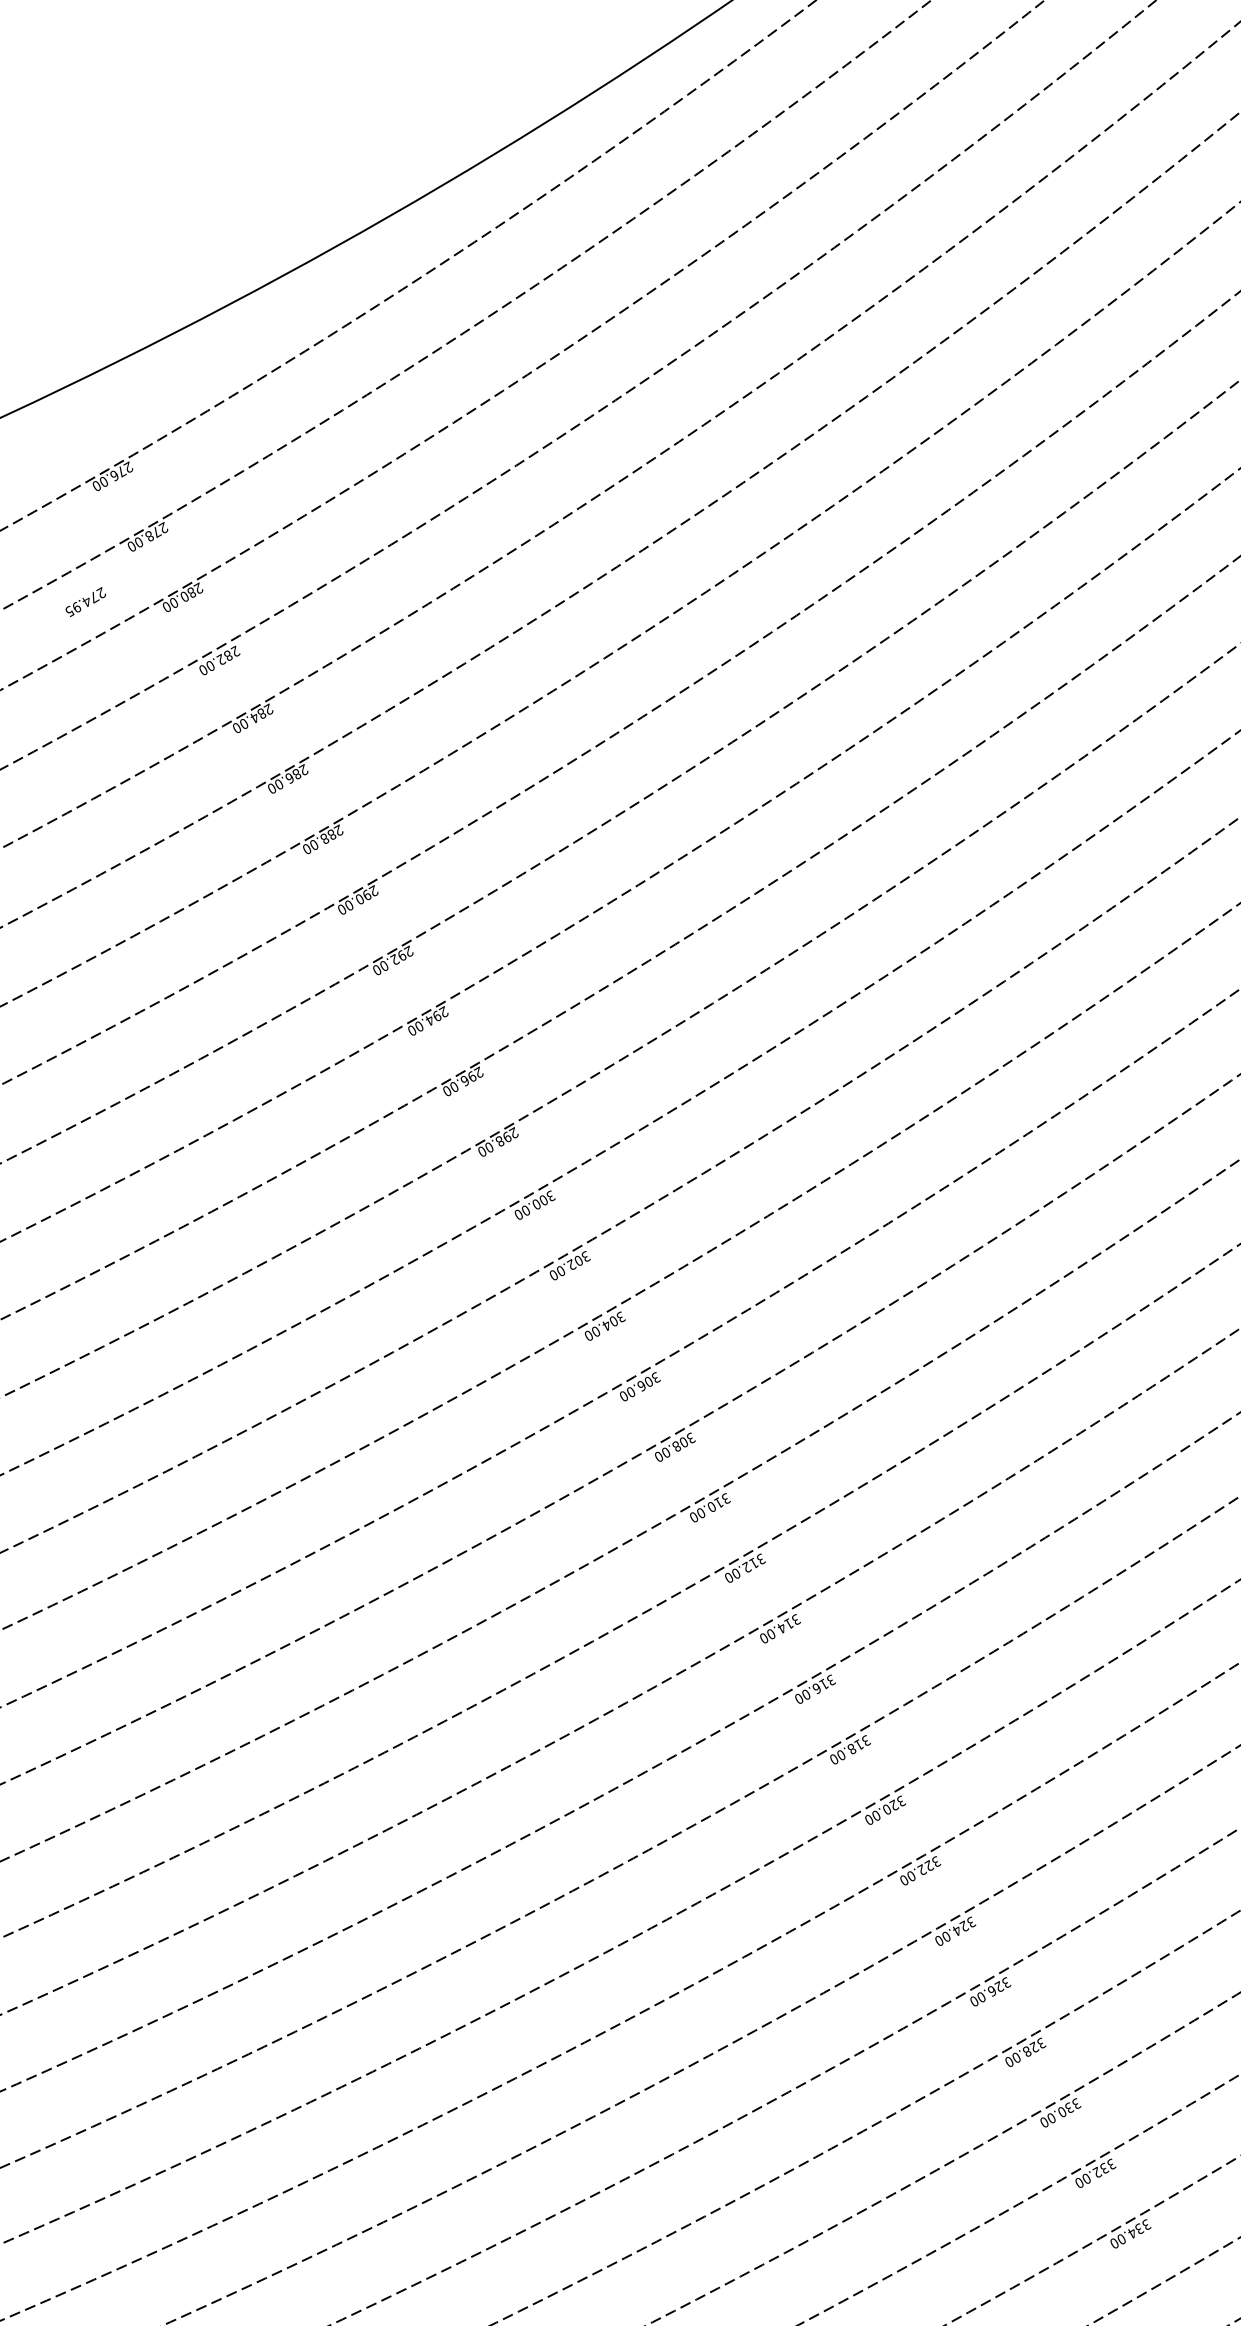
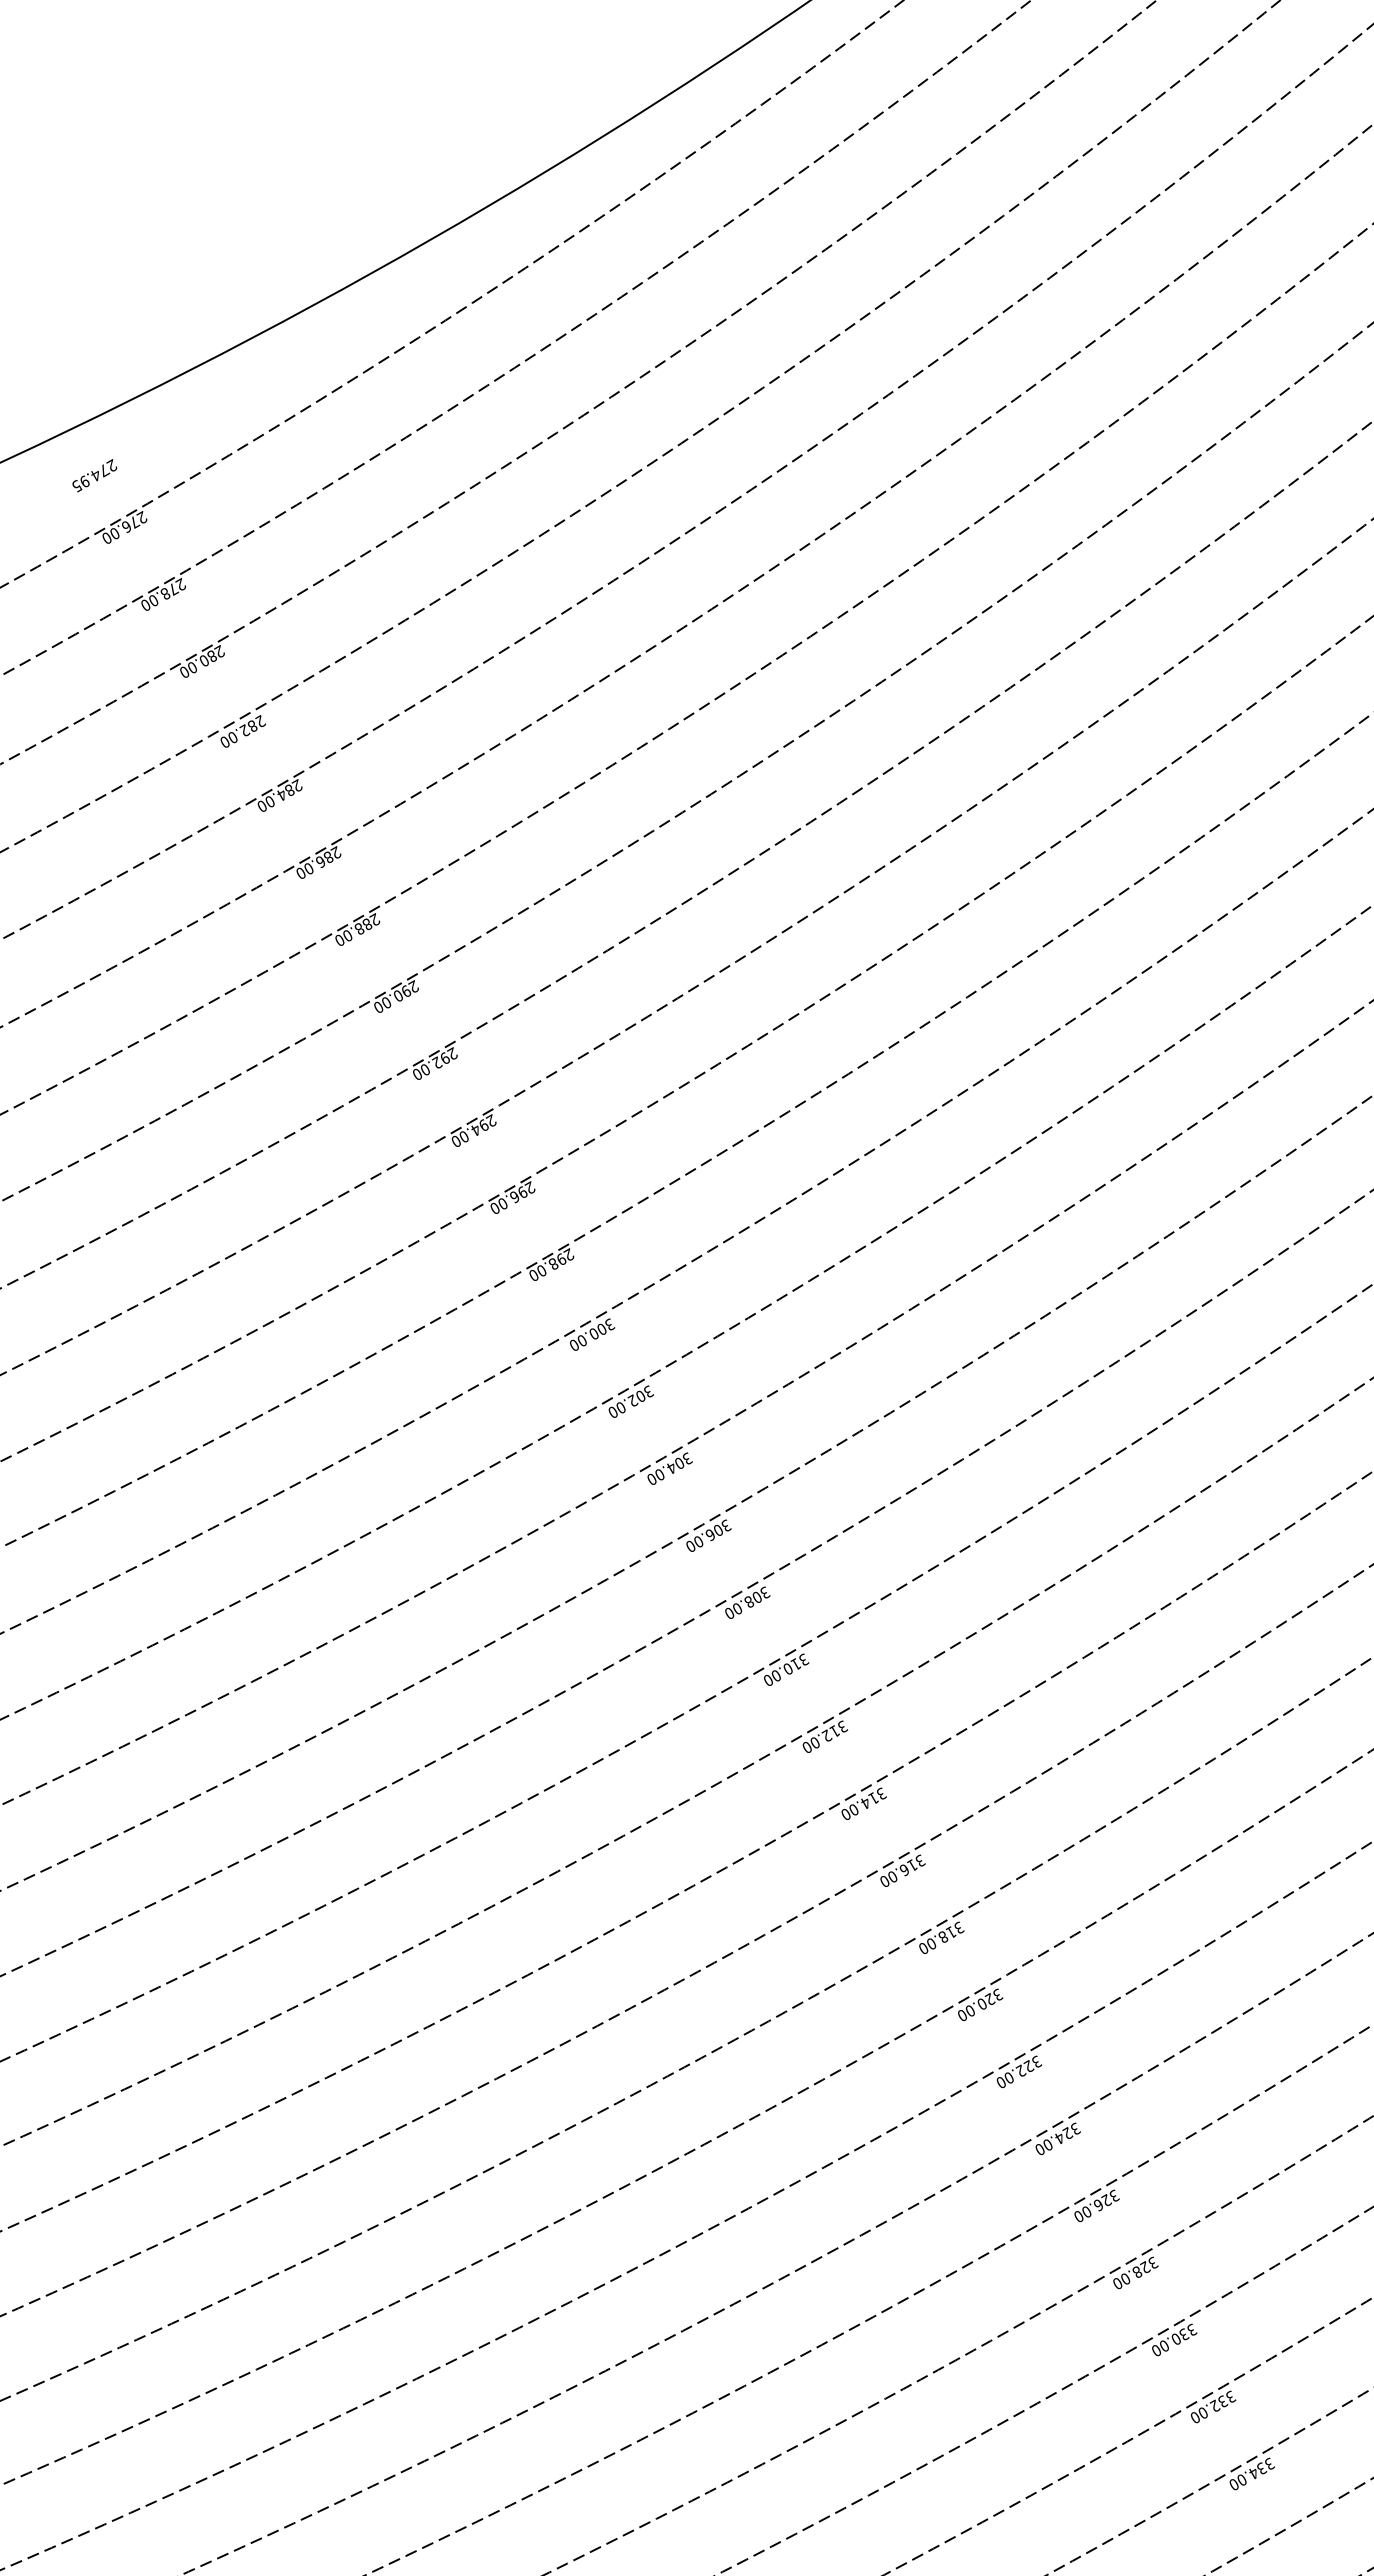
text: (85, 601) -> (94, 475), moved

